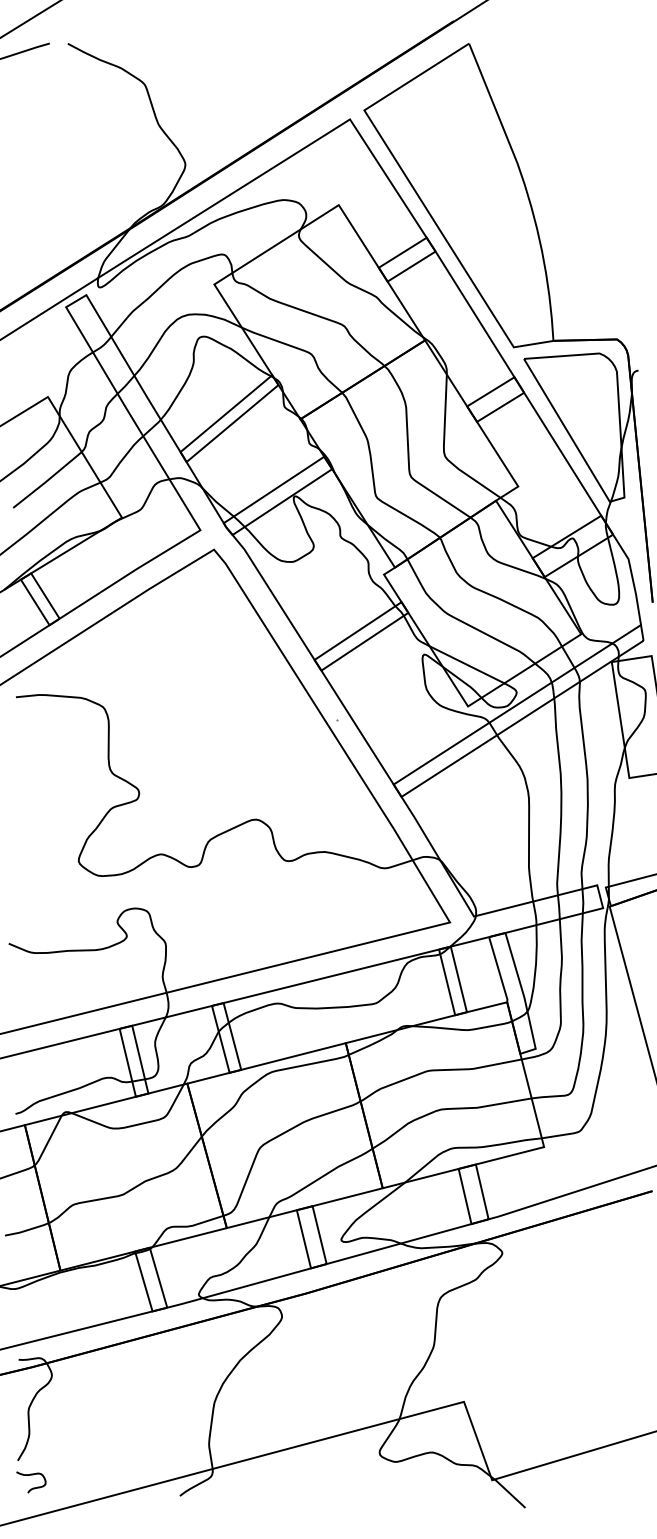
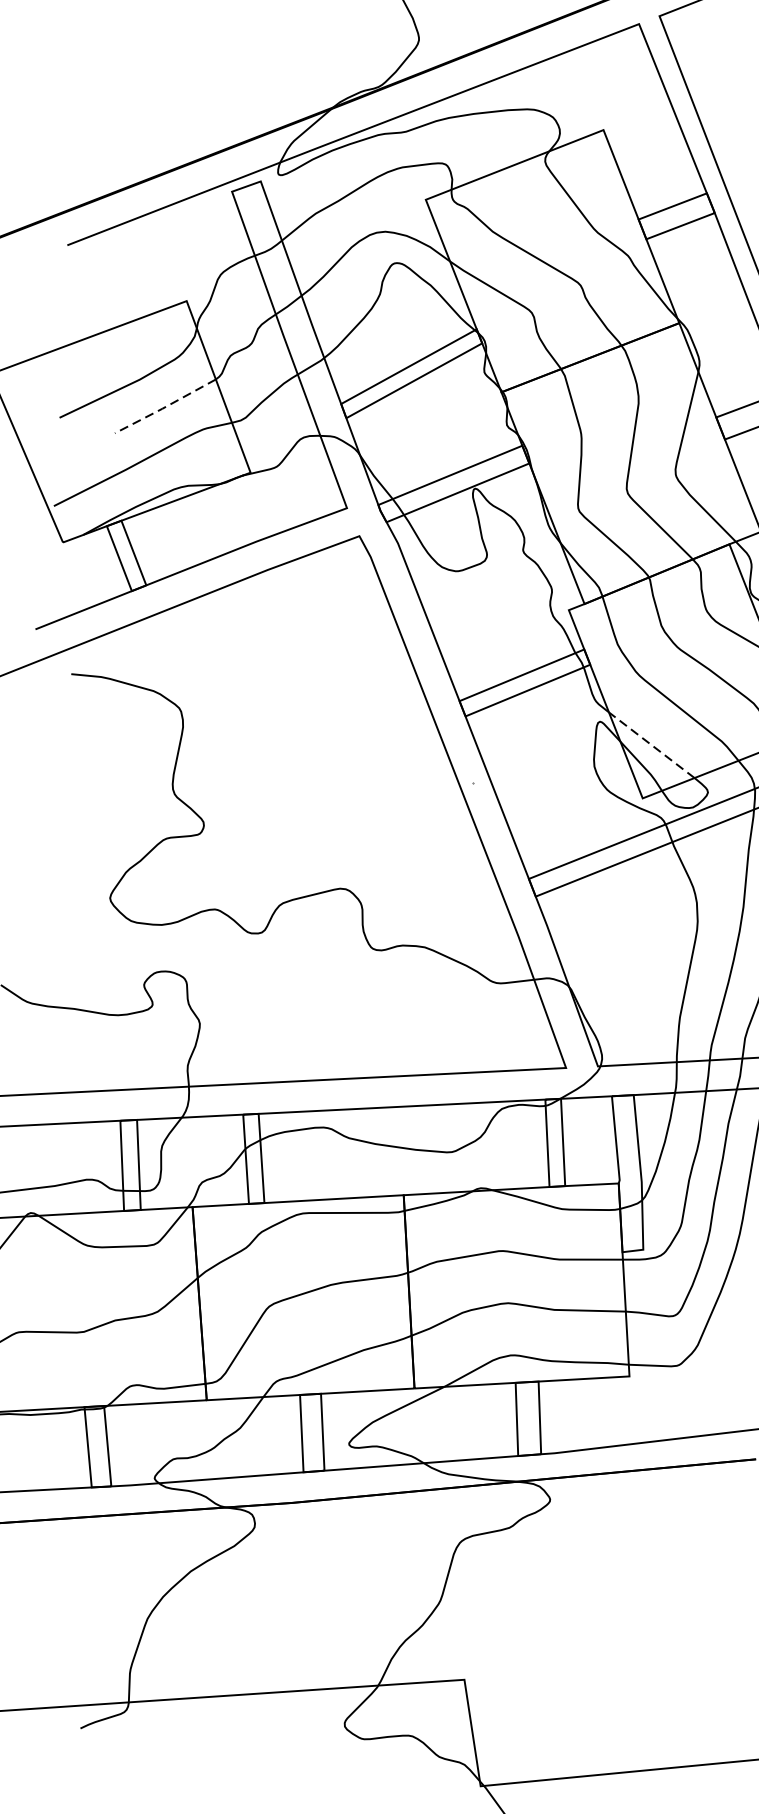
line: (47, 481) -> (165, 408), solid -> dashed
line: (467, 664) -> (652, 744), solid -> dashed

